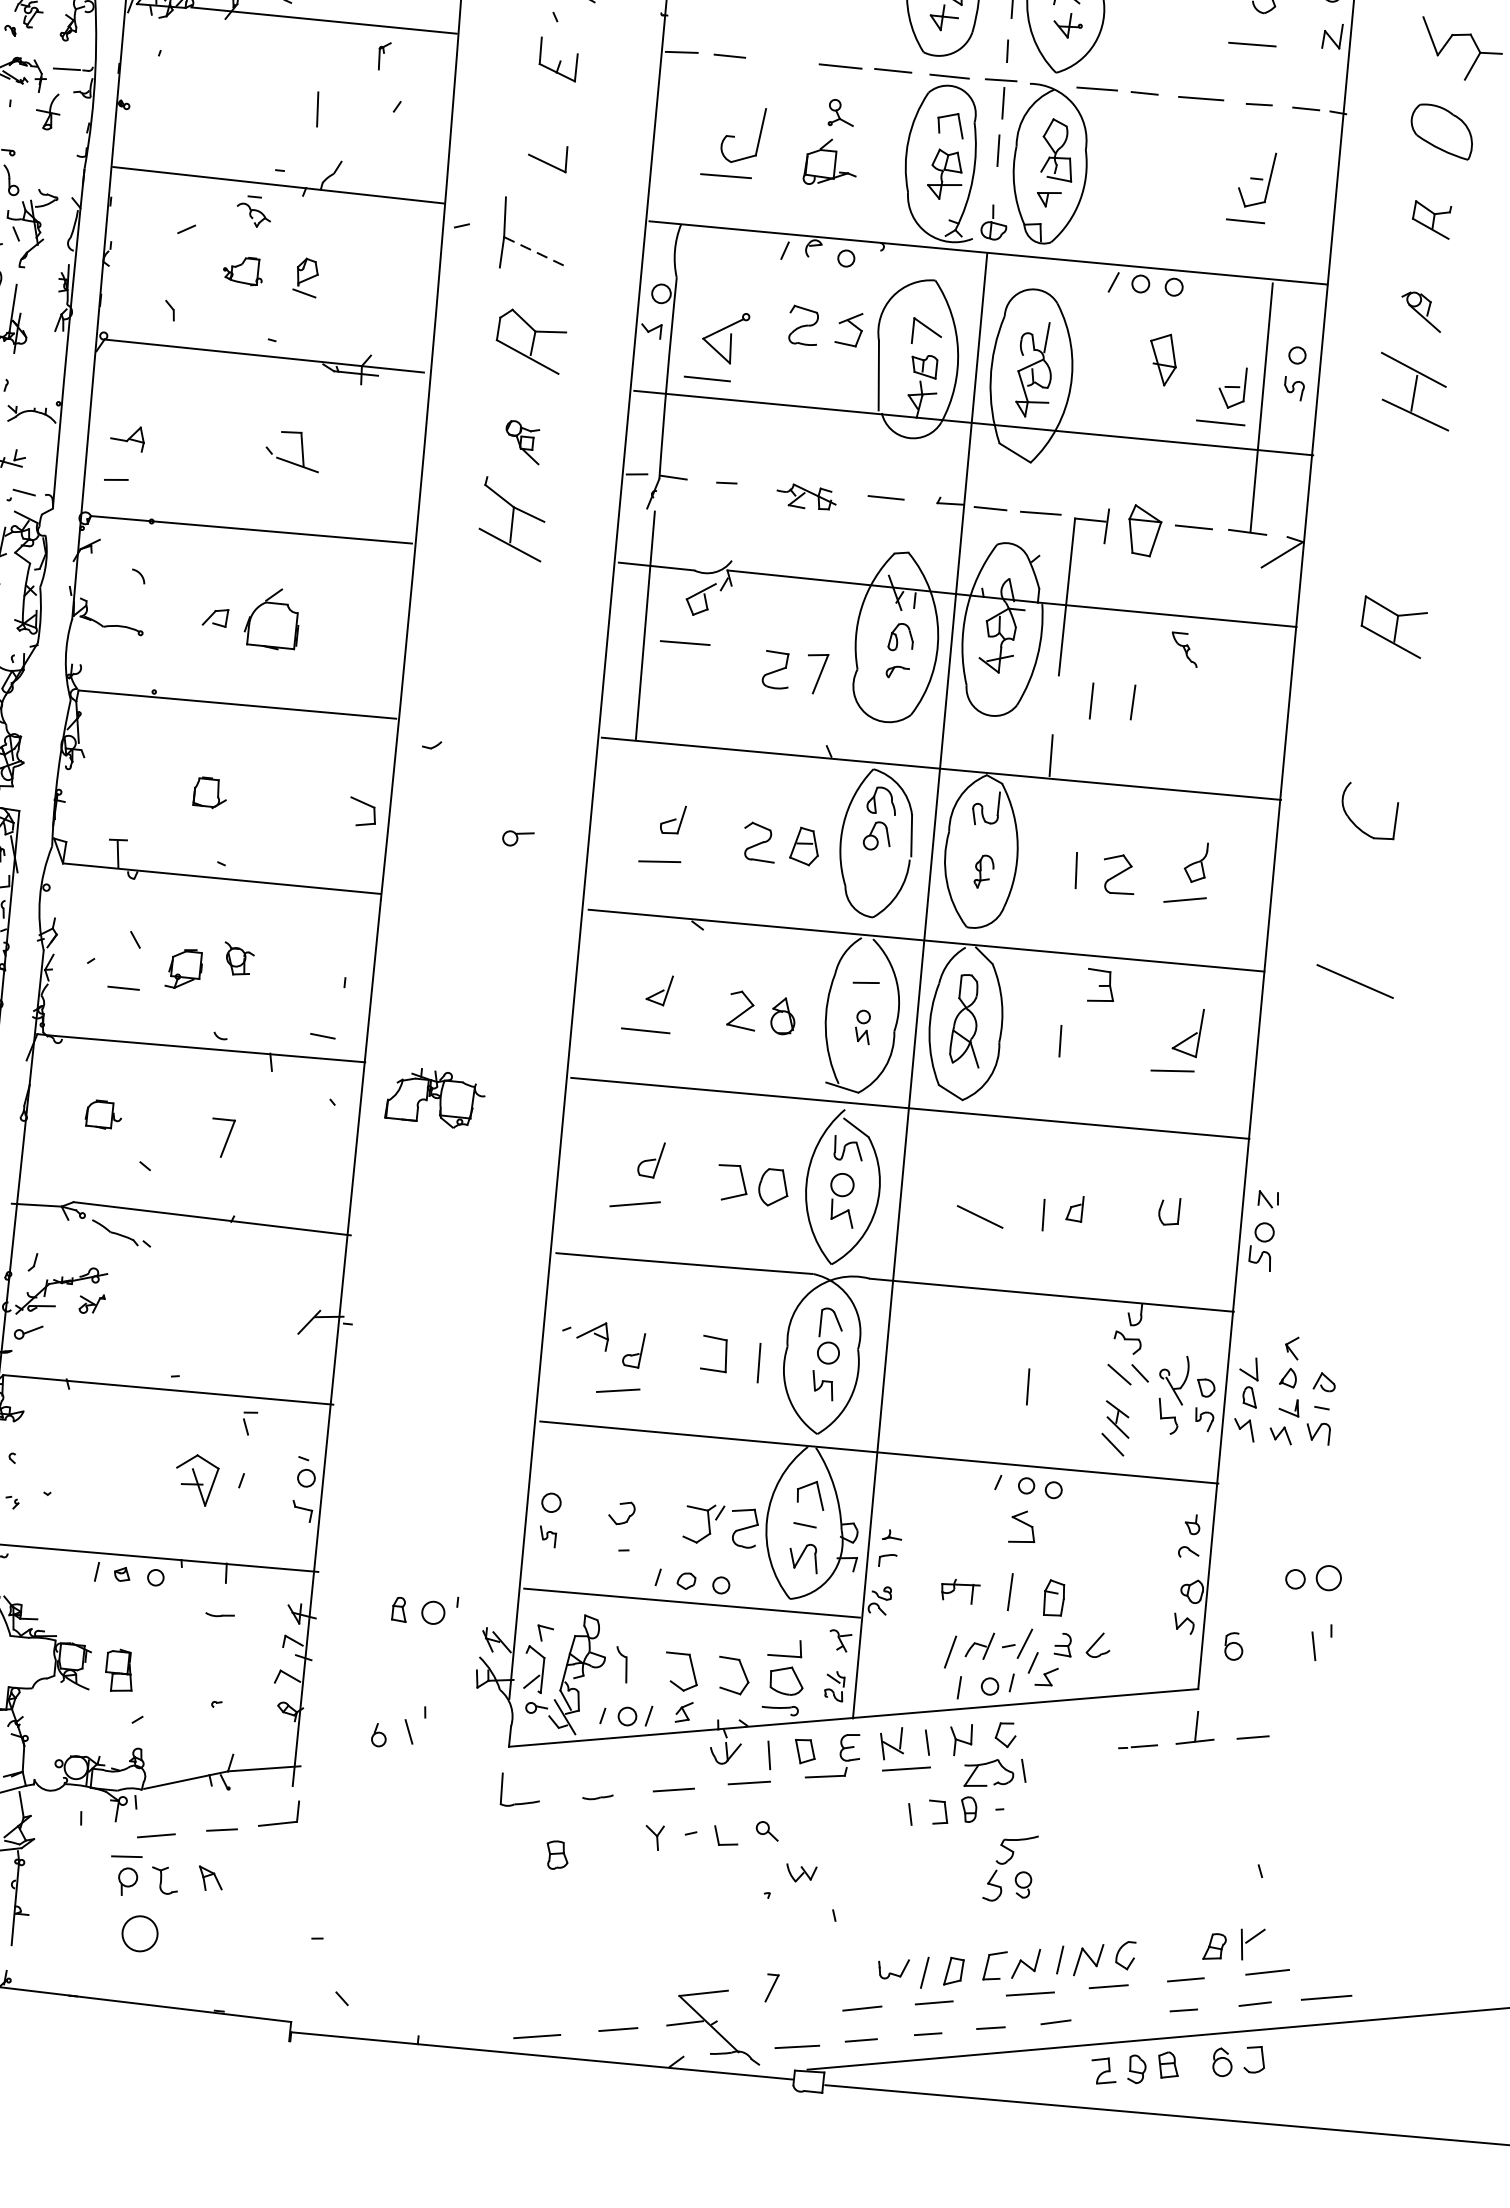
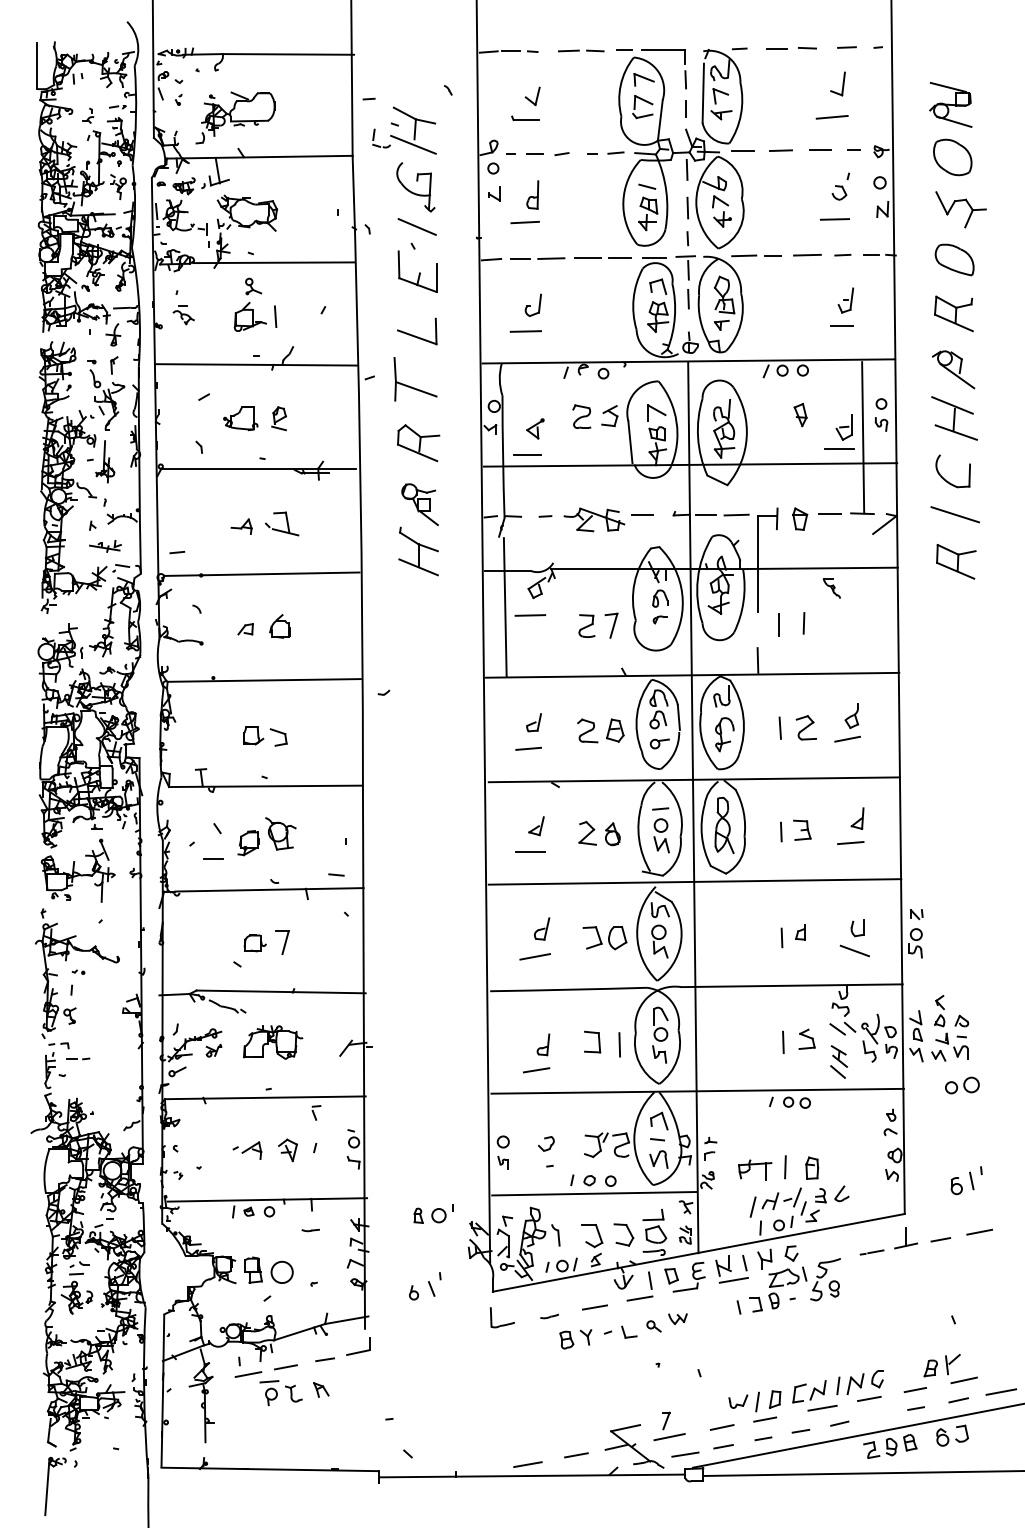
part: (384, 56) -> (114, 365), moved
part: (558, 59) -> (417, 271), size x1.67
line: (780, 60) -> (551, 258), added
part: (741, 132) -> (532, 304), size x0.62
part: (831, 142) -> (249, 304), moved
part: (548, 157) -> (417, 331), size x1.67
part: (1255, 179) -> (845, 300), size x0.71
part: (253, 211) -> (183, 315), moved
part: (1431, 219) -> (953, 313), size x1.67
line: (536, 252) -> (416, 389), dashed -> solid
part: (242, 270) -> (240, 418), size x1.43
part: (1421, 311) -> (953, 369), size x1.67
part: (725, 337) -> (535, 428), size x0.62
part: (1162, 360) -> (800, 415), size x0.71
part: (127, 437) -> (241, 526), moved
part: (522, 442) -> (419, 504), size x1.67
part: (806, 496) -> (594, 519), size x1.67
part: (1145, 529) -> (800, 518), size x0.71
part: (271, 618) -> (279, 626), size x0.62
part: (362, 812) -> (278, 737), moved
part: (1358, 825) -> (947, 480), moved
part: (517, 838) -> (659, 743), moved
part: (983, 871) -> (724, 734), size x1.67
part: (238, 958) -> (280, 833), size x1.67
line: (1353, 980) -> (954, 514), moved
part: (1101, 984) -> (802, 829), moved
part: (863, 1026) -> (661, 835), size x1.67
part: (1187, 1031) -> (857, 818), size x0.71
part: (435, 1098) -> (273, 1042), moved
part: (102, 1115) -> (254, 943), moved
line: (979, 1216) -> (854, 950), moved
part: (585, 1334) -> (247, 1150), moved
part: (195, 1480) -> (287, 1150), size x0.71
part: (1022, 1525) -> (806, 1038), moved
part: (1313, 1577) -> (962, 1085), moved
part: (960, 1590) -> (755, 1169), size x1.43
part: (1233, 1647) -> (956, 1186), moved
line: (1317, 1730) -> (979, 1231), added
line: (93, 1841) -> (248, 1374), added
part: (556, 1854) -> (566, 1339), moved
part: (1010, 1867) -> (825, 1279), moved
part: (800, 1874) -> (677, 1319), moved
circle: (139, 1932) -> (281, 1271), moved
line: (774, 2016) -> (669, 1437), added

